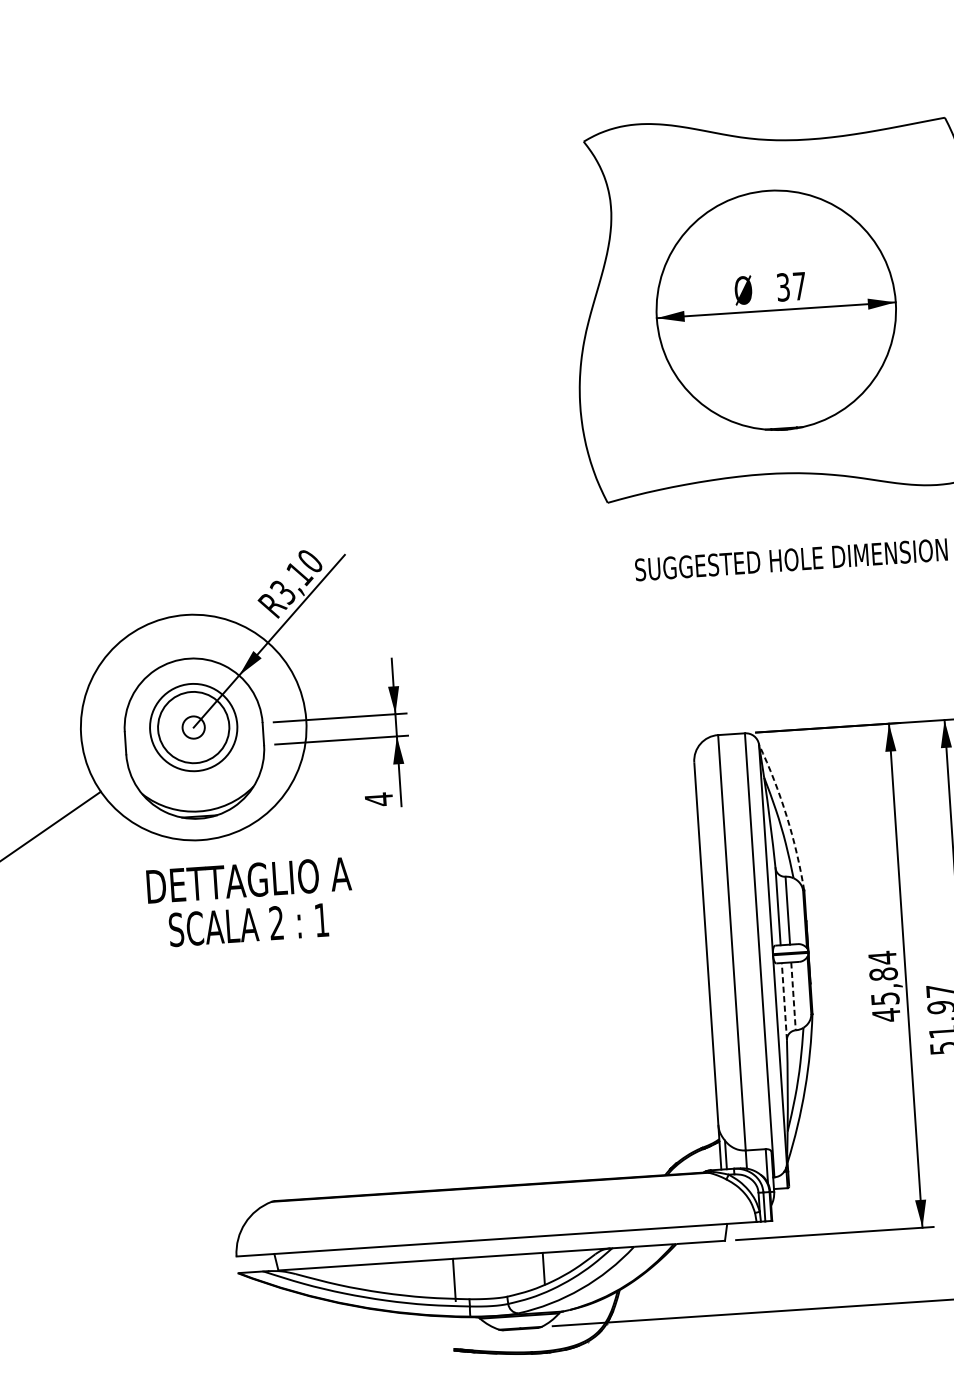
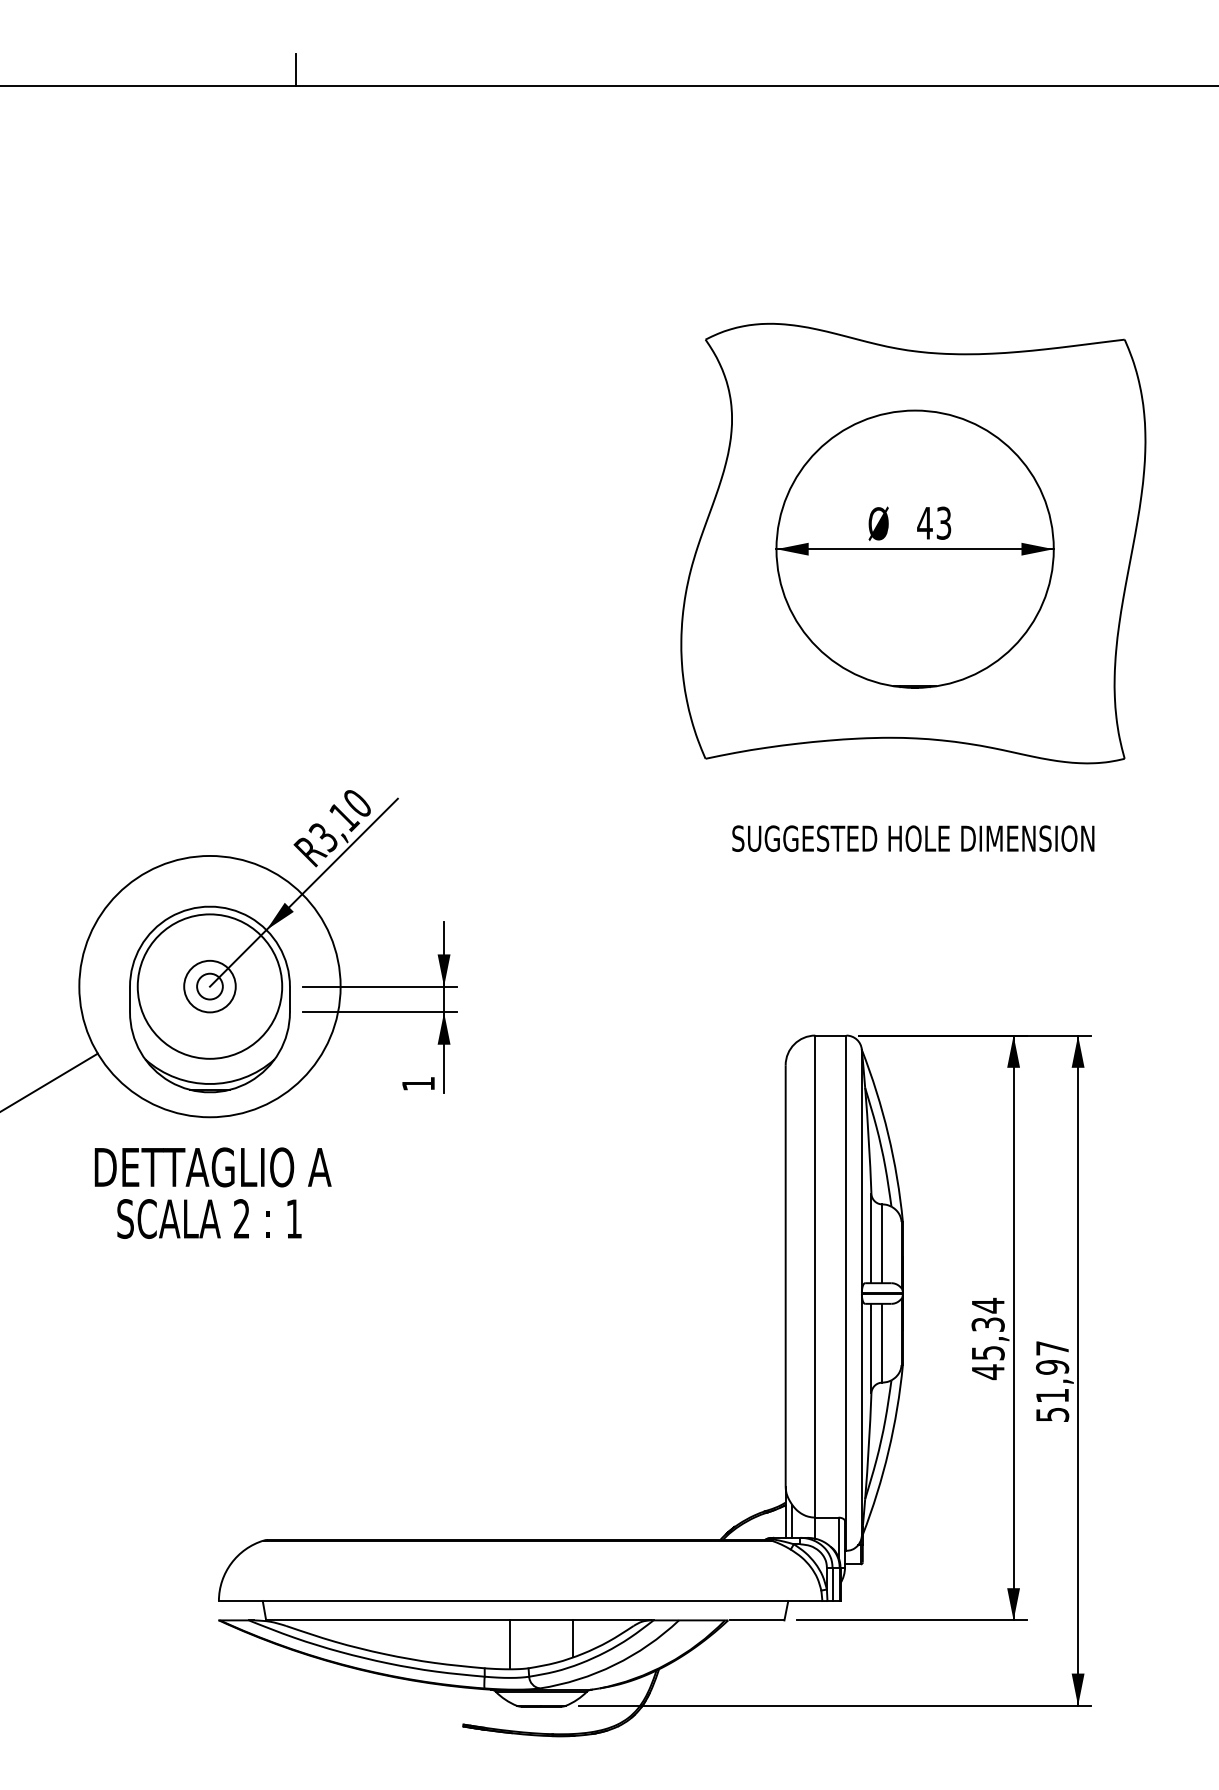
text: (791, 286) -> (934, 522), 37 -> 43
circle: (193, 727) -> (209, 986), size x0.62
circle: (193, 727) -> (209, 986), size x1.43
text: (378, 799) -> (418, 1083), 4 -> 1
arc: (786, 816) -> (888, 1134), dashed -> solid
text: (249, 902) -> (212, 1192), moved
text: (883, 974) -> (987, 1324), 45,84 -> 45,34
line: (793, 996) -> (882, 1343), dashed -> solid
line: (784, 1001) -> (871, 1348), dashed -> solid
line: (454, 1279) -> (509, 1644), moved

